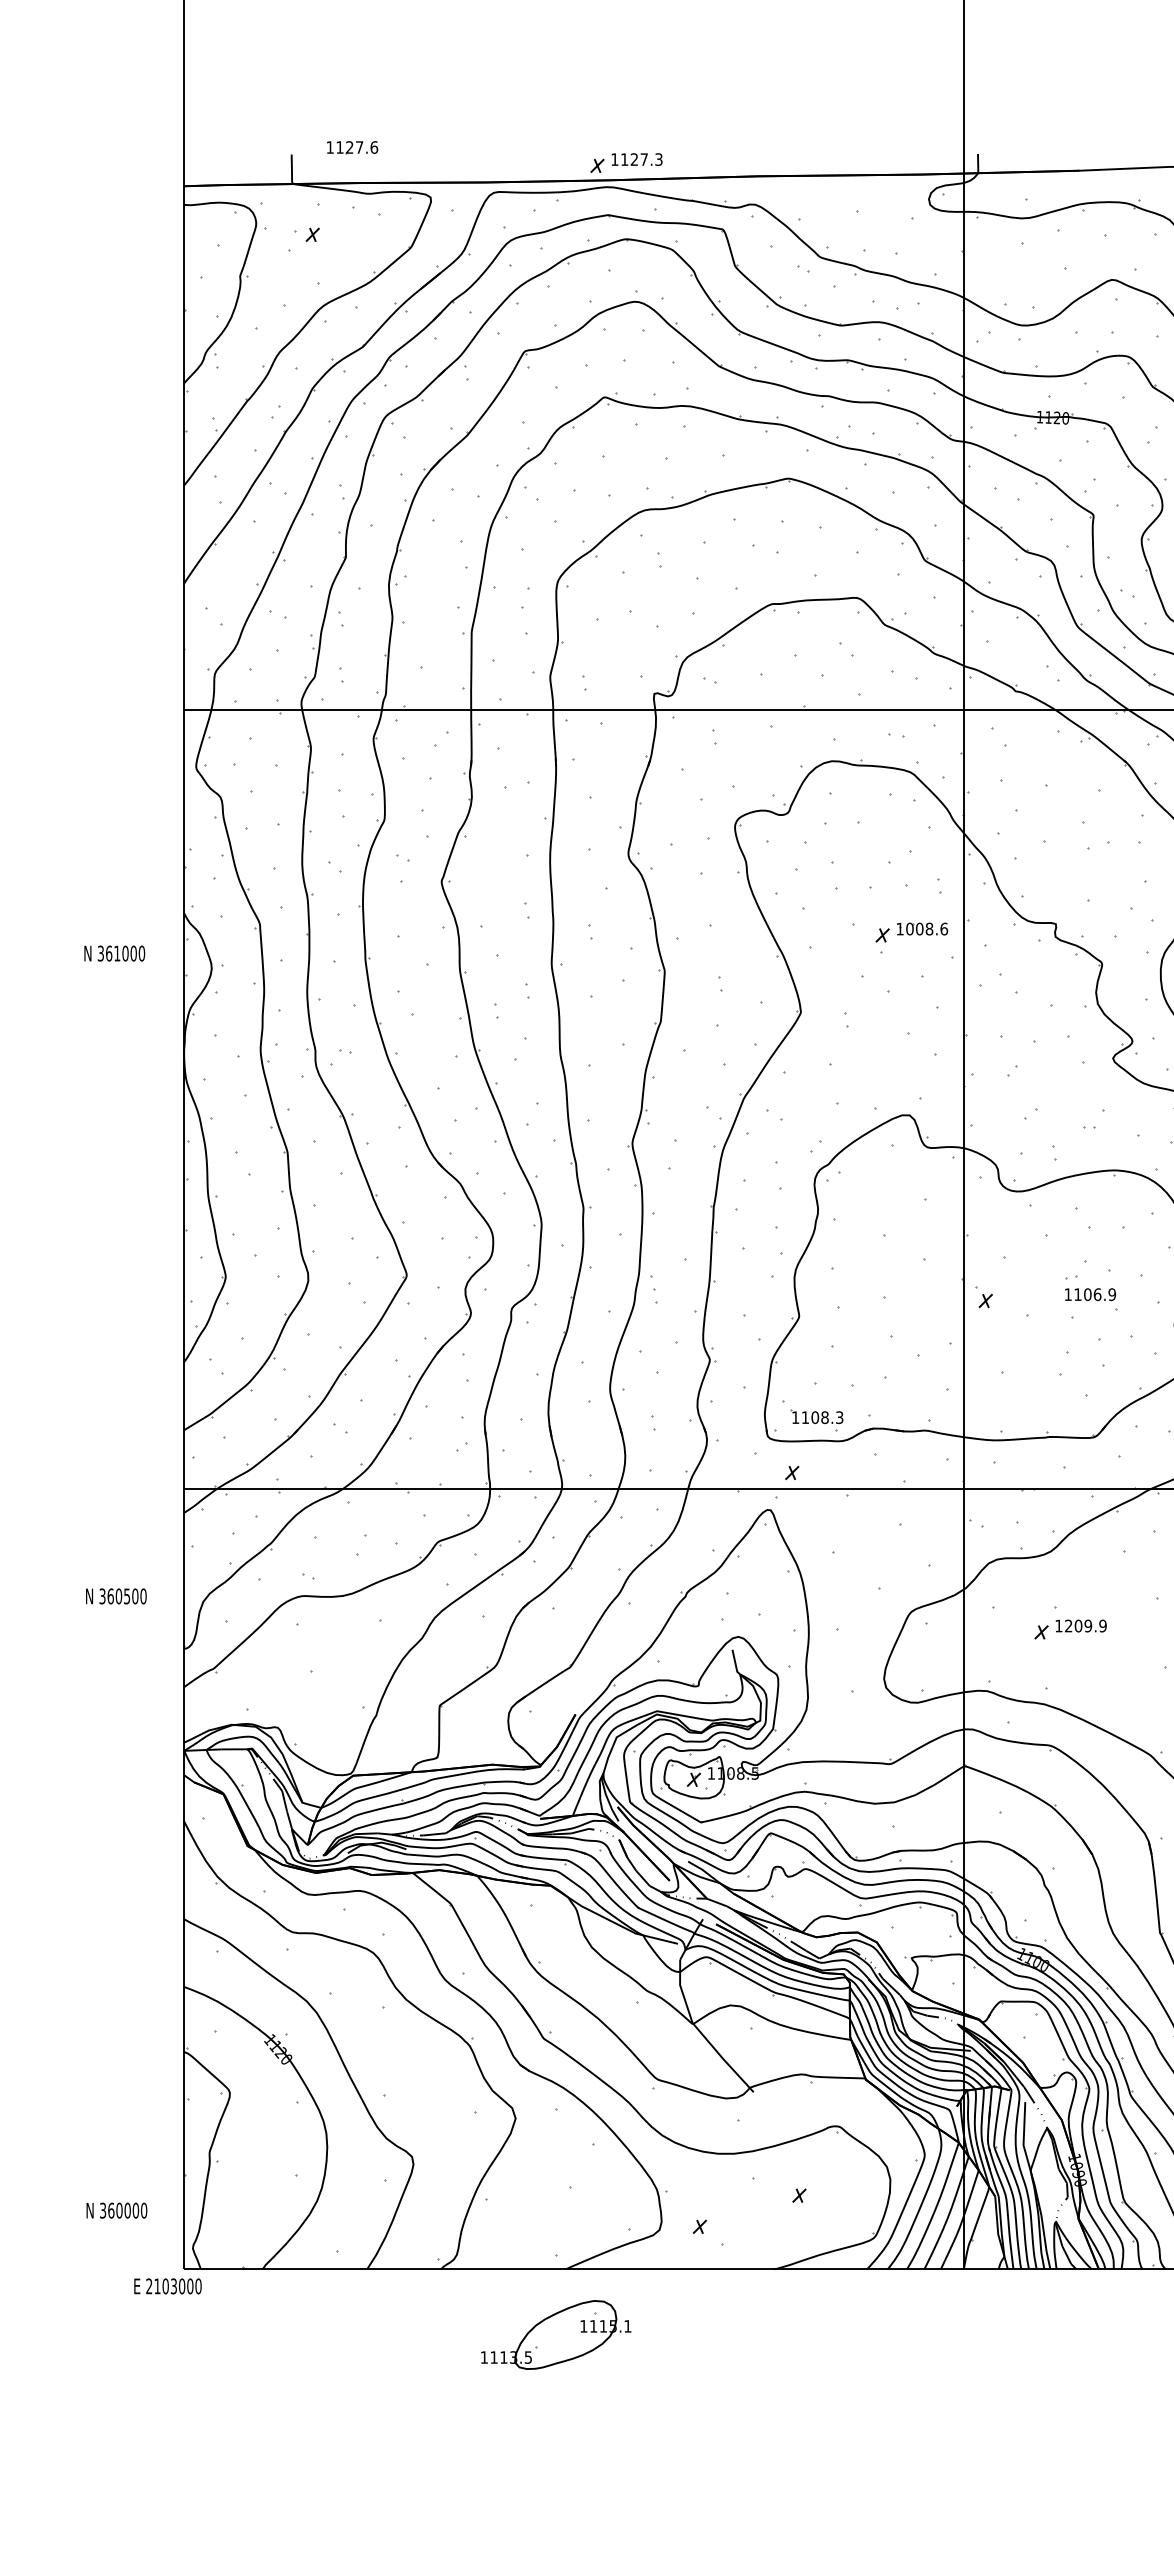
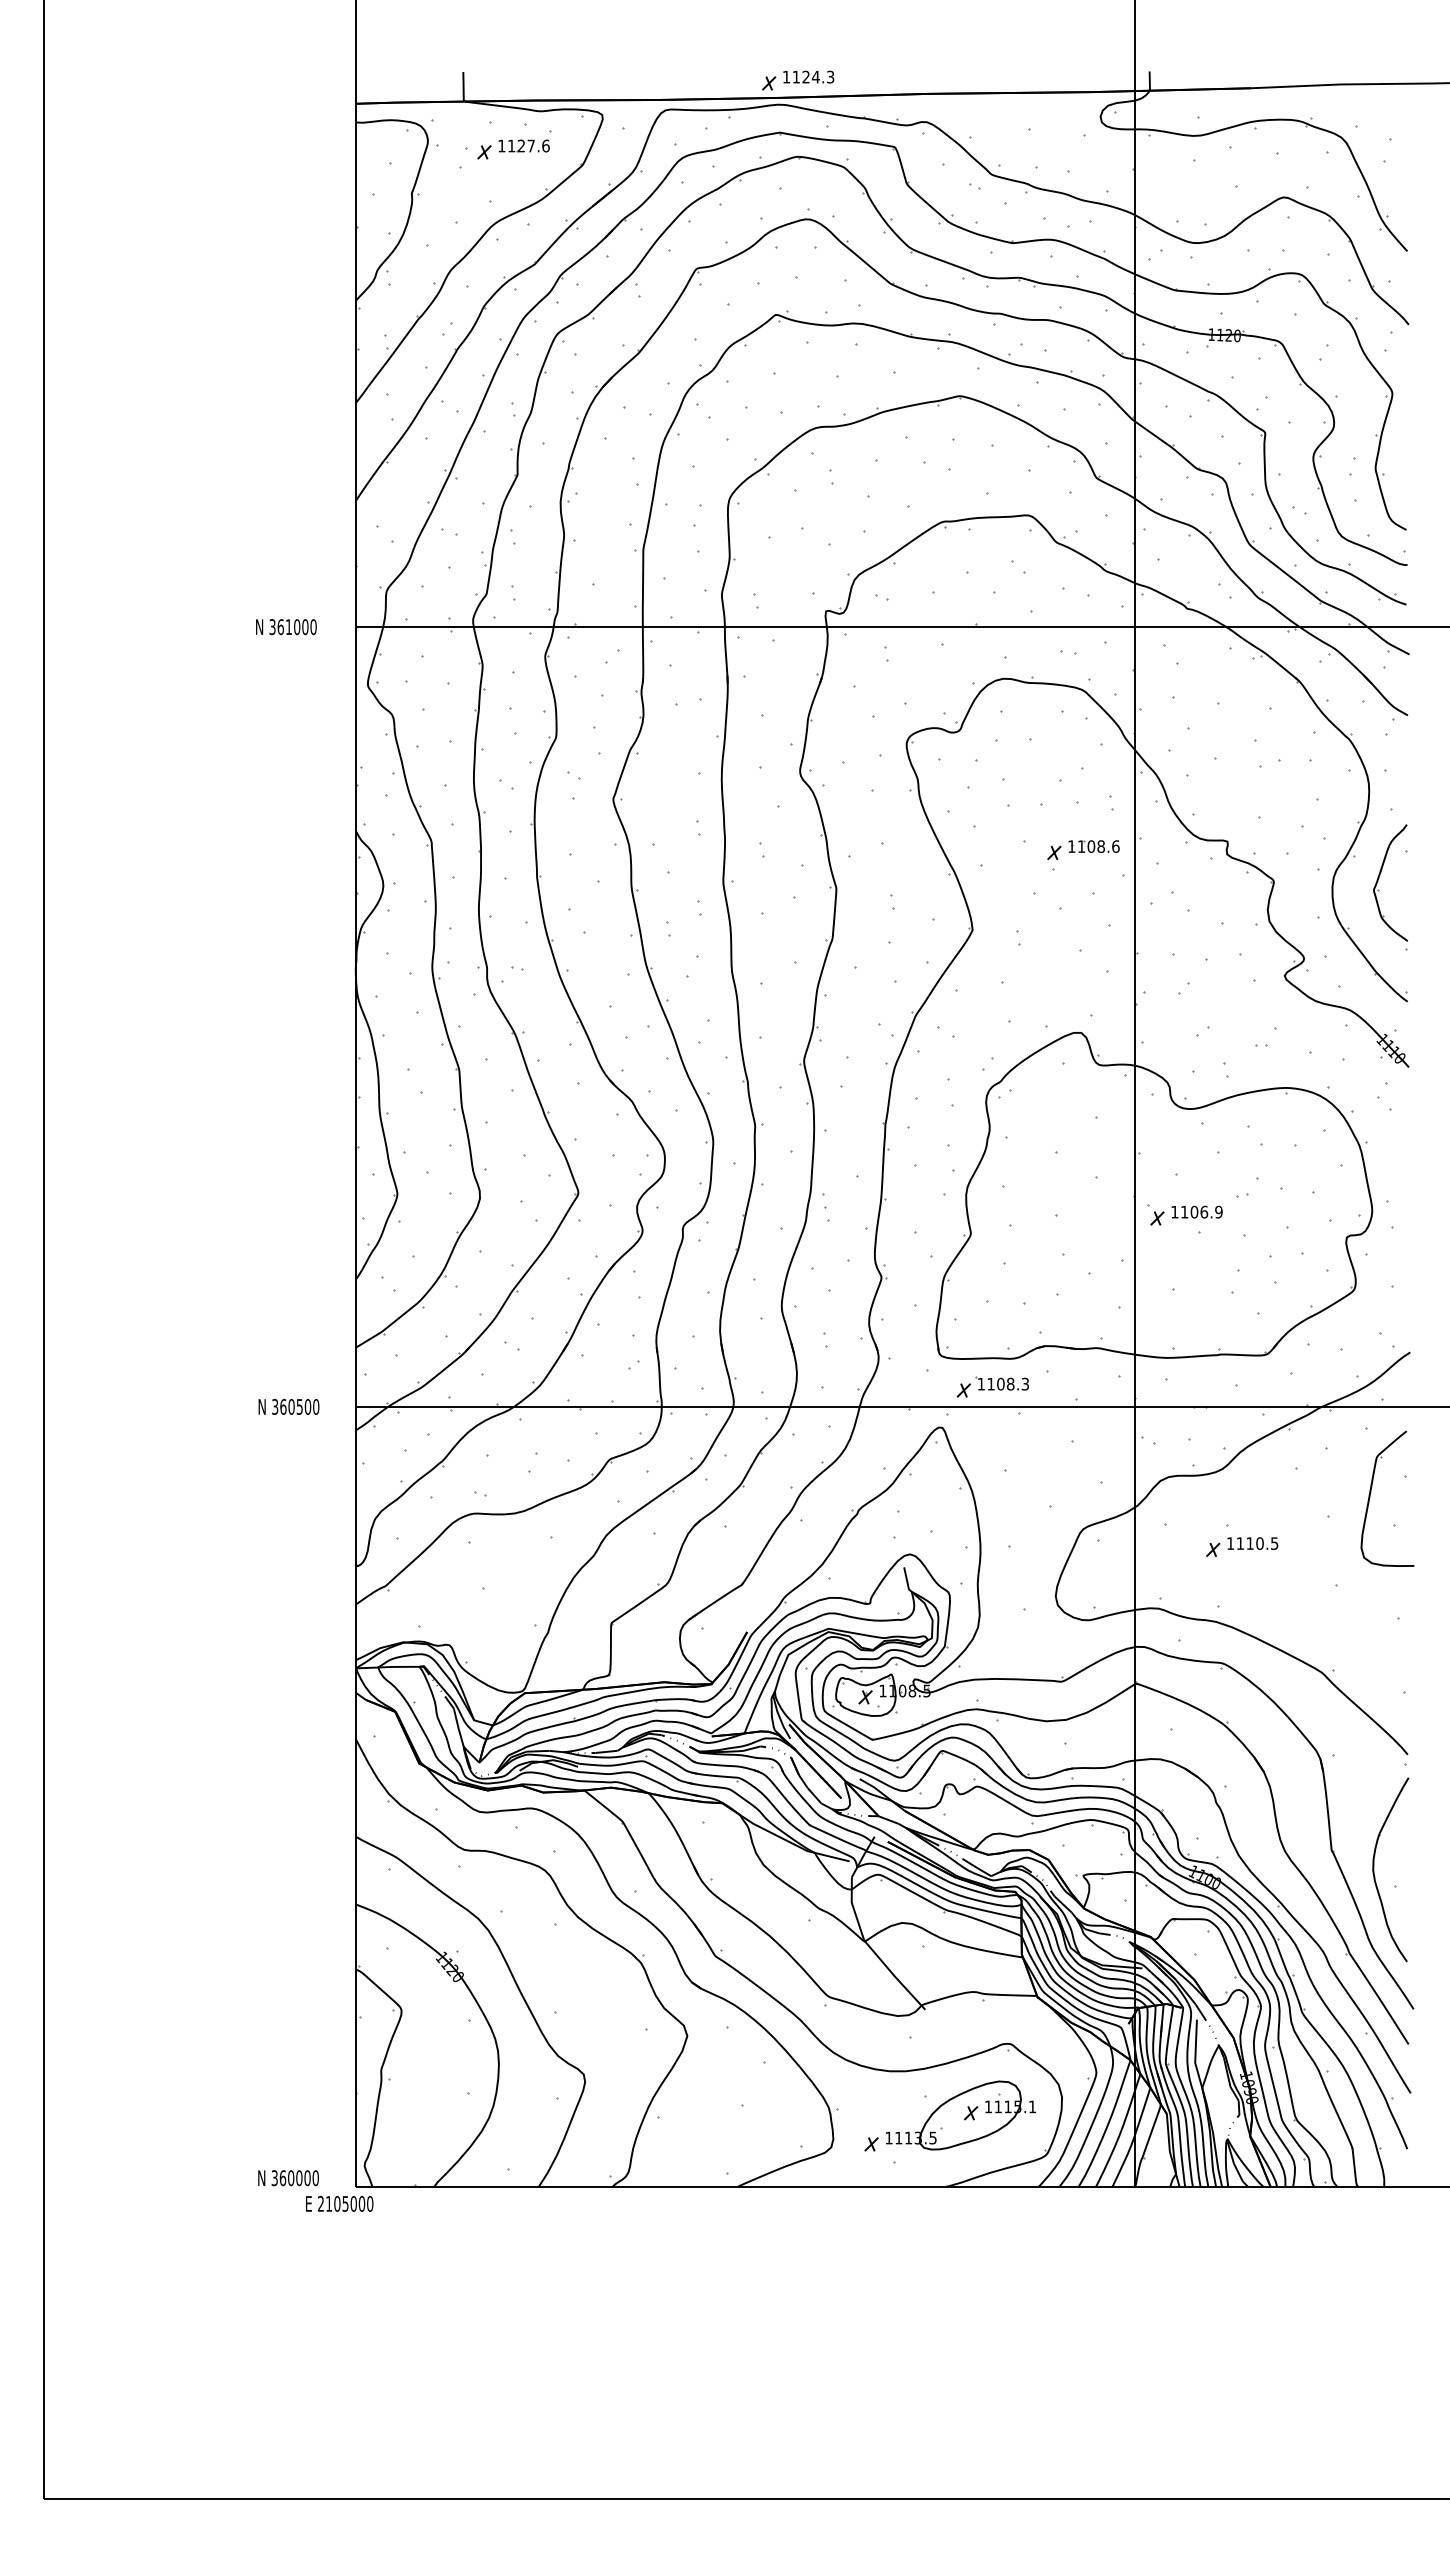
part: (351, 146) -> (523, 145), moved
text: (643, 159) -> (815, 77), 1127.3 -> 1124.3
text: (909, 928) -> (1081, 846), 1008.6 -> 1108.6
text: (114, 953) -> (286, 627), moved
text: (1089, 1293) -> (1196, 1211), moved
part: (815, 1416) -> (1001, 1383), moved
text: (115, 1595) -> (288, 1406), moved
text: (1085, 1625) -> (1257, 1543), 1209.9 -> 1110.5
text: (116, 2210) -> (288, 2178), moved
text: (173, 2284) -> (345, 2202), 2103000 -> 2105000
part: (555, 2334) -> (960, 2115), moved

